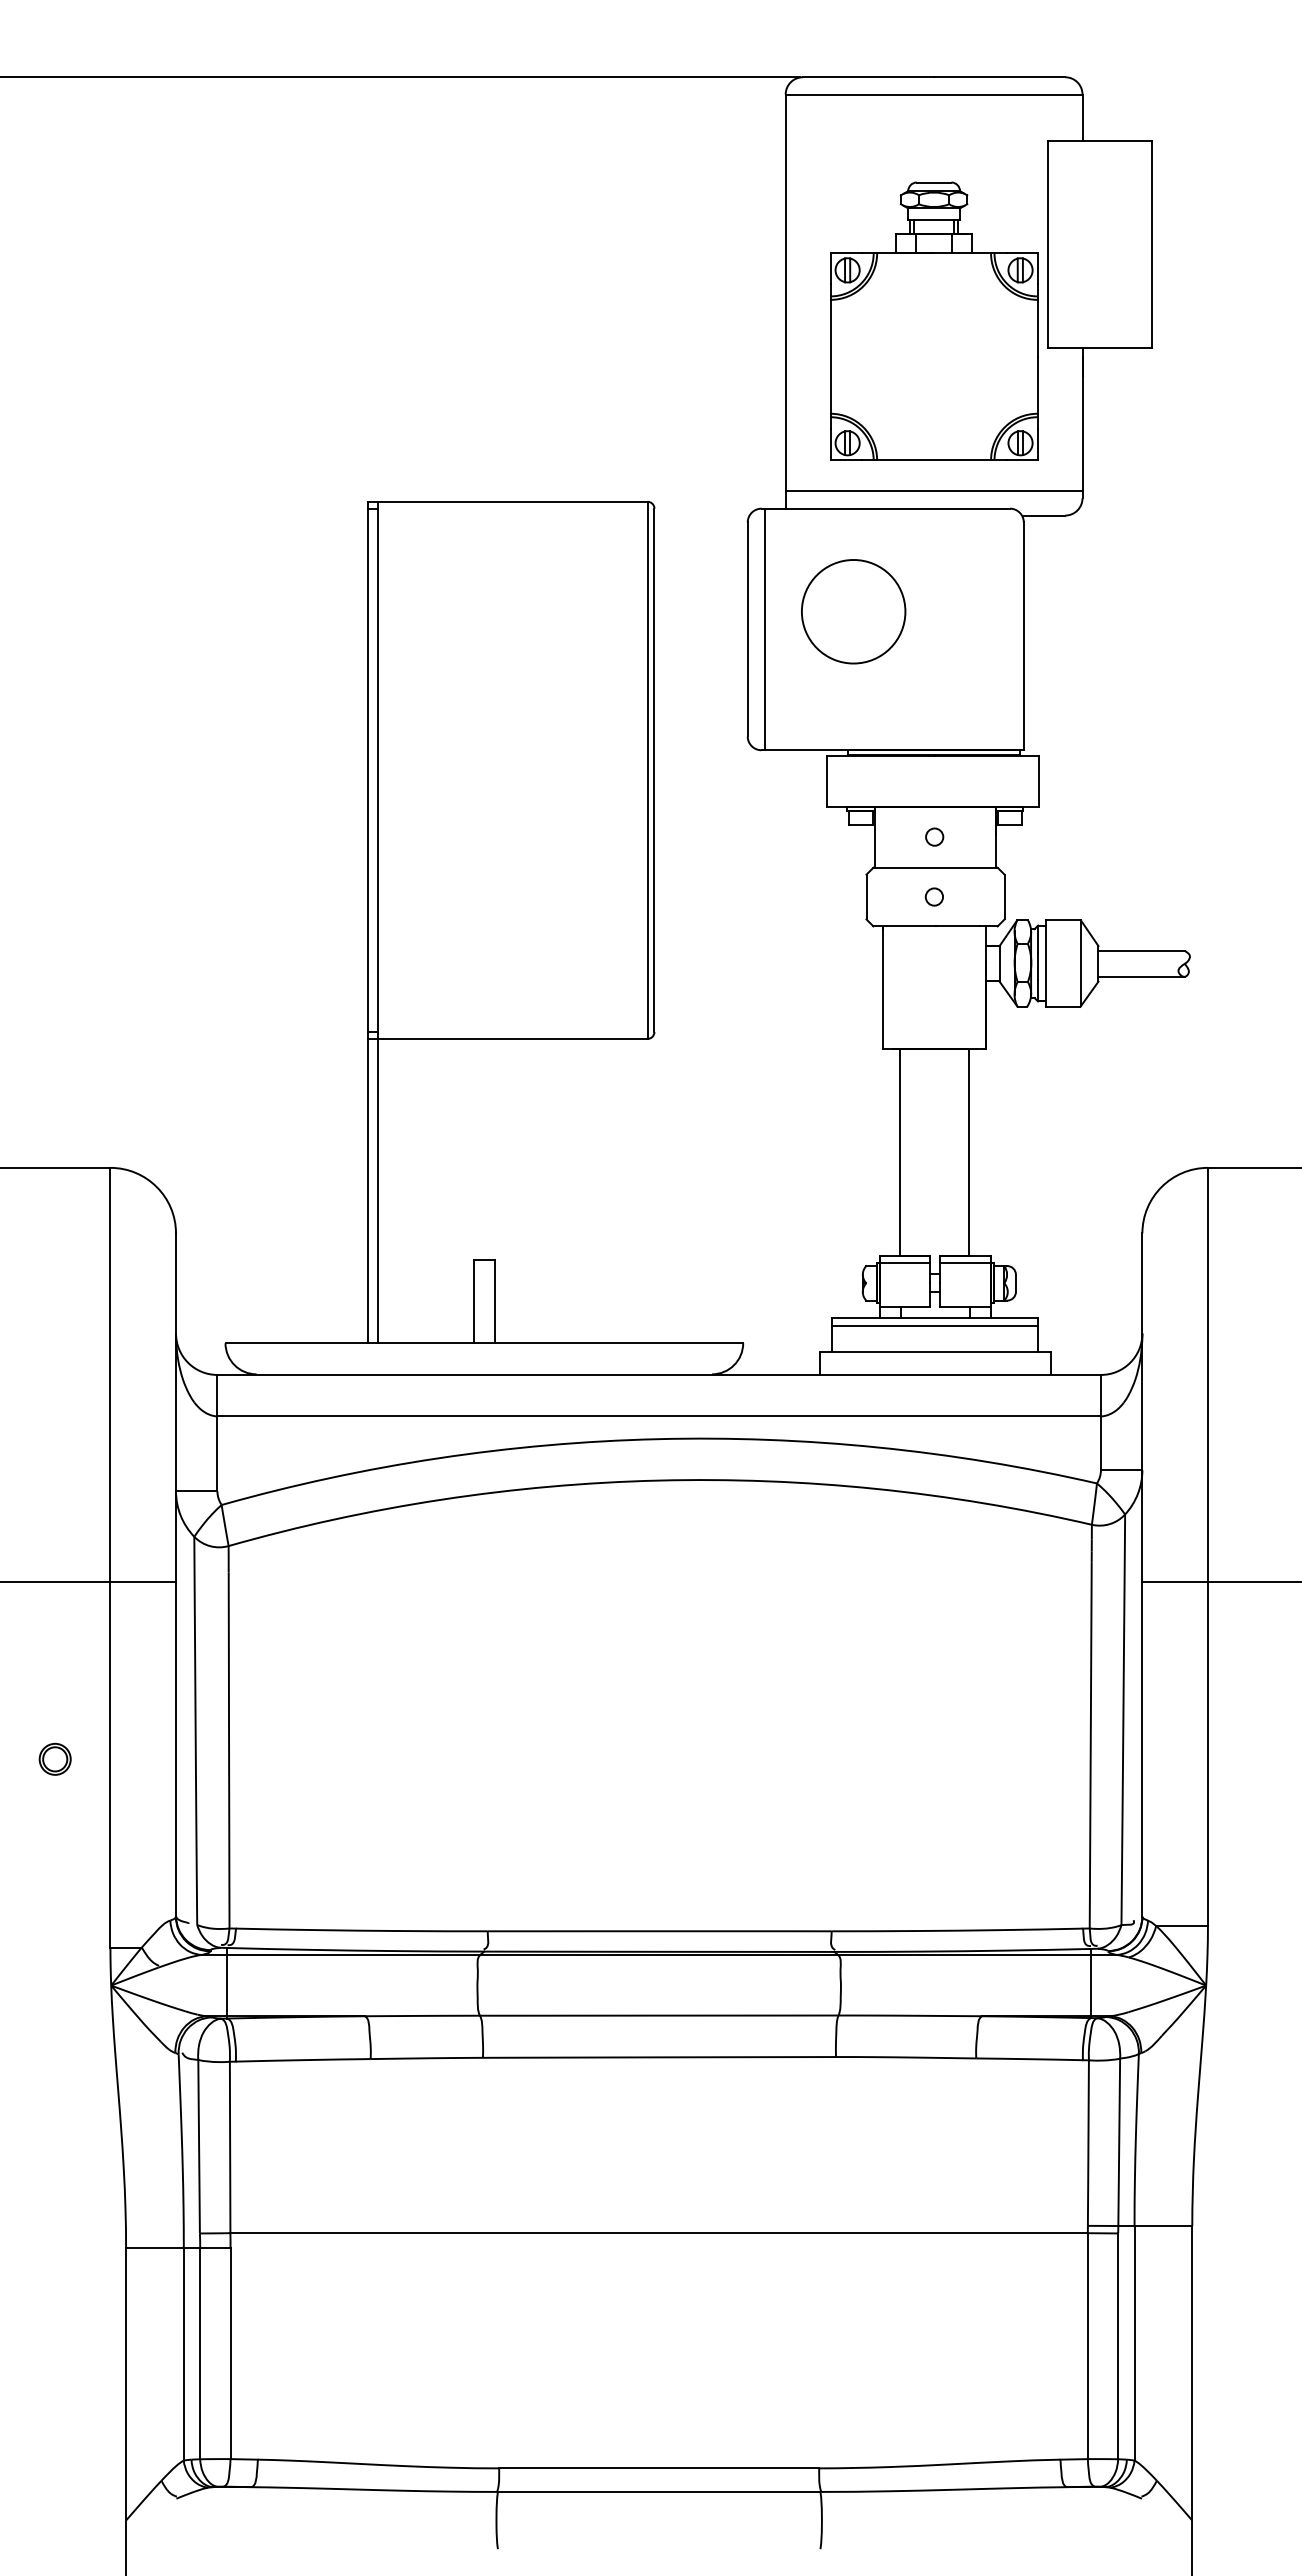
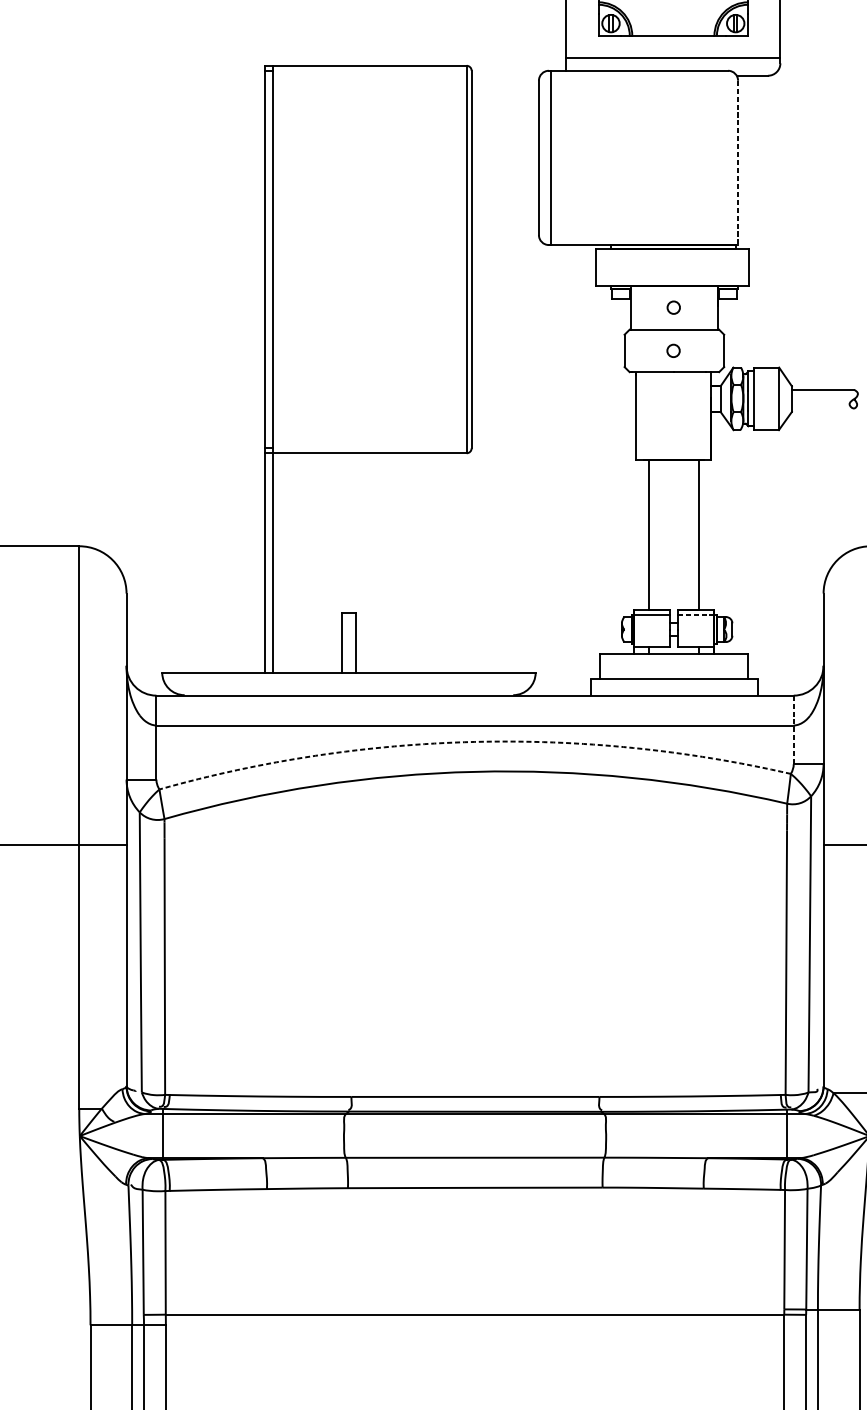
circle: (853, 611) -> (615, 144), removed
line: (1023, 636) -> (737, 162), solid -> dashed
line: (1141, 976) -> (822, 408), removed
line: (965, 1262) -> (696, 614), solid -> dashed
line: (935, 1325) -> (674, 659), removed
line: (1100, 1422) -> (793, 729), solid -> dashed
arc: (657, 1439) -> (473, 742), solid -> dashed
part: (54, 1758) -> (38, 972), removed

